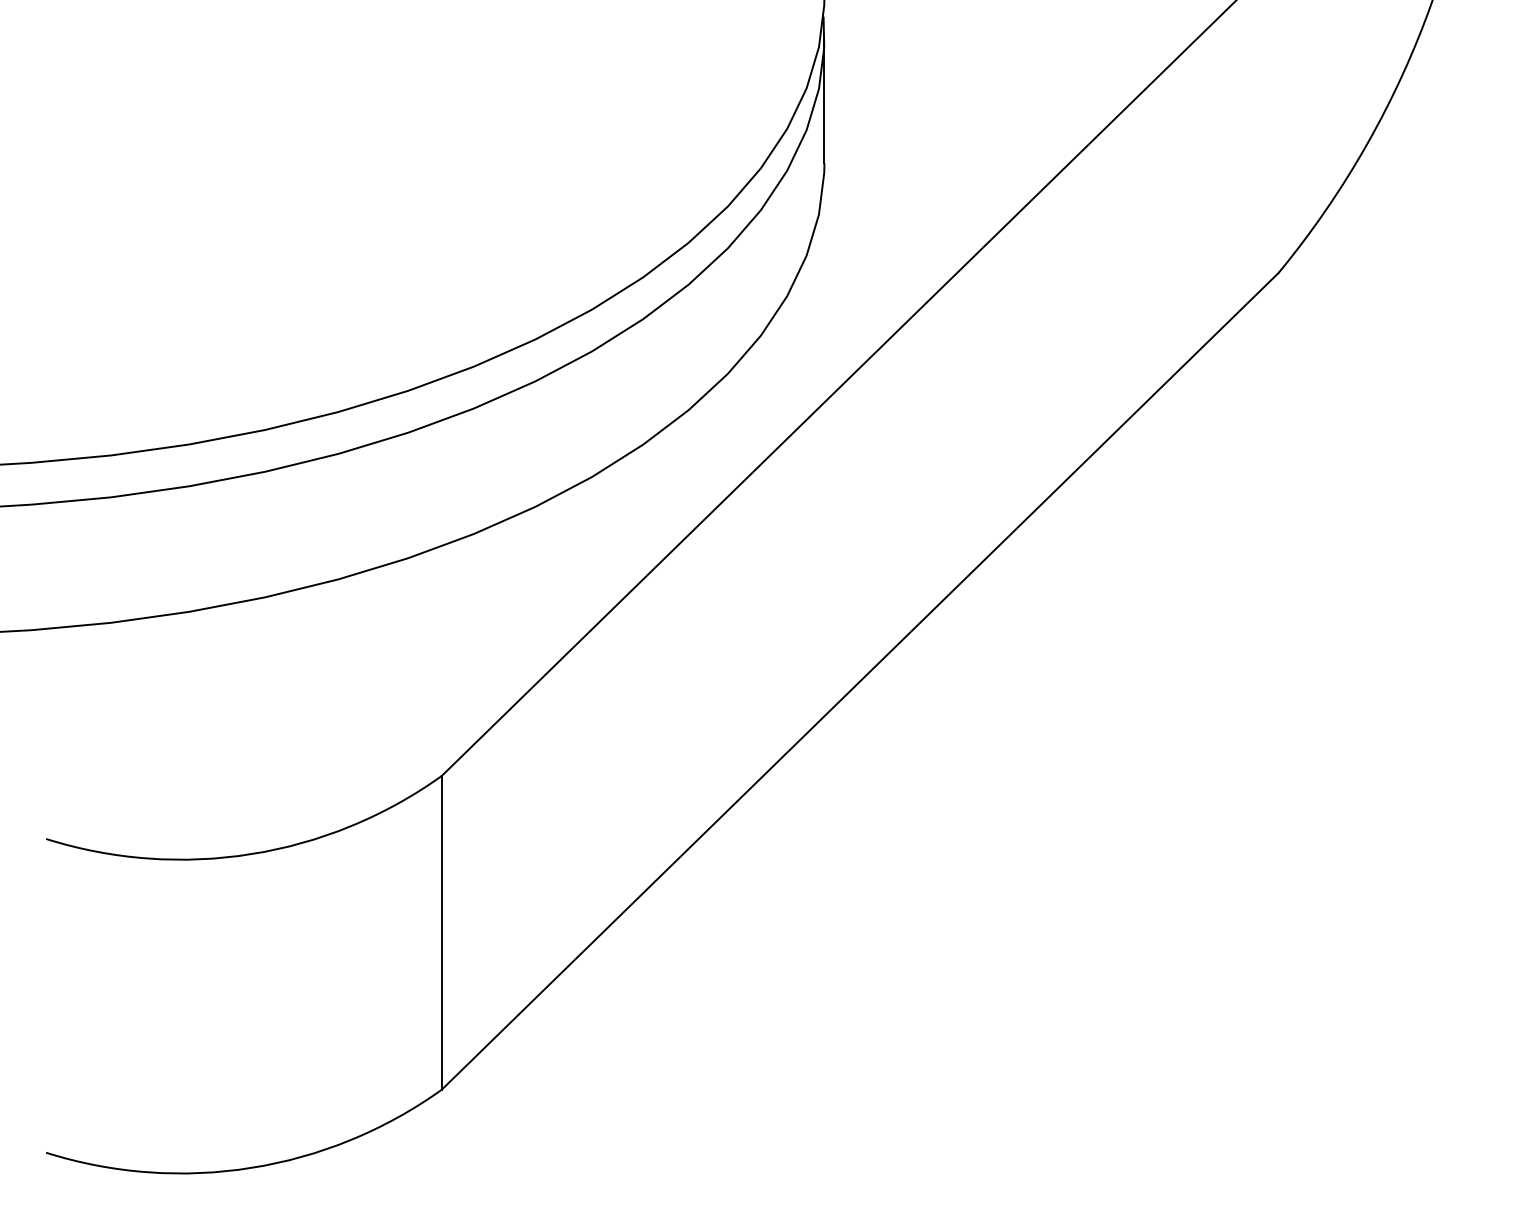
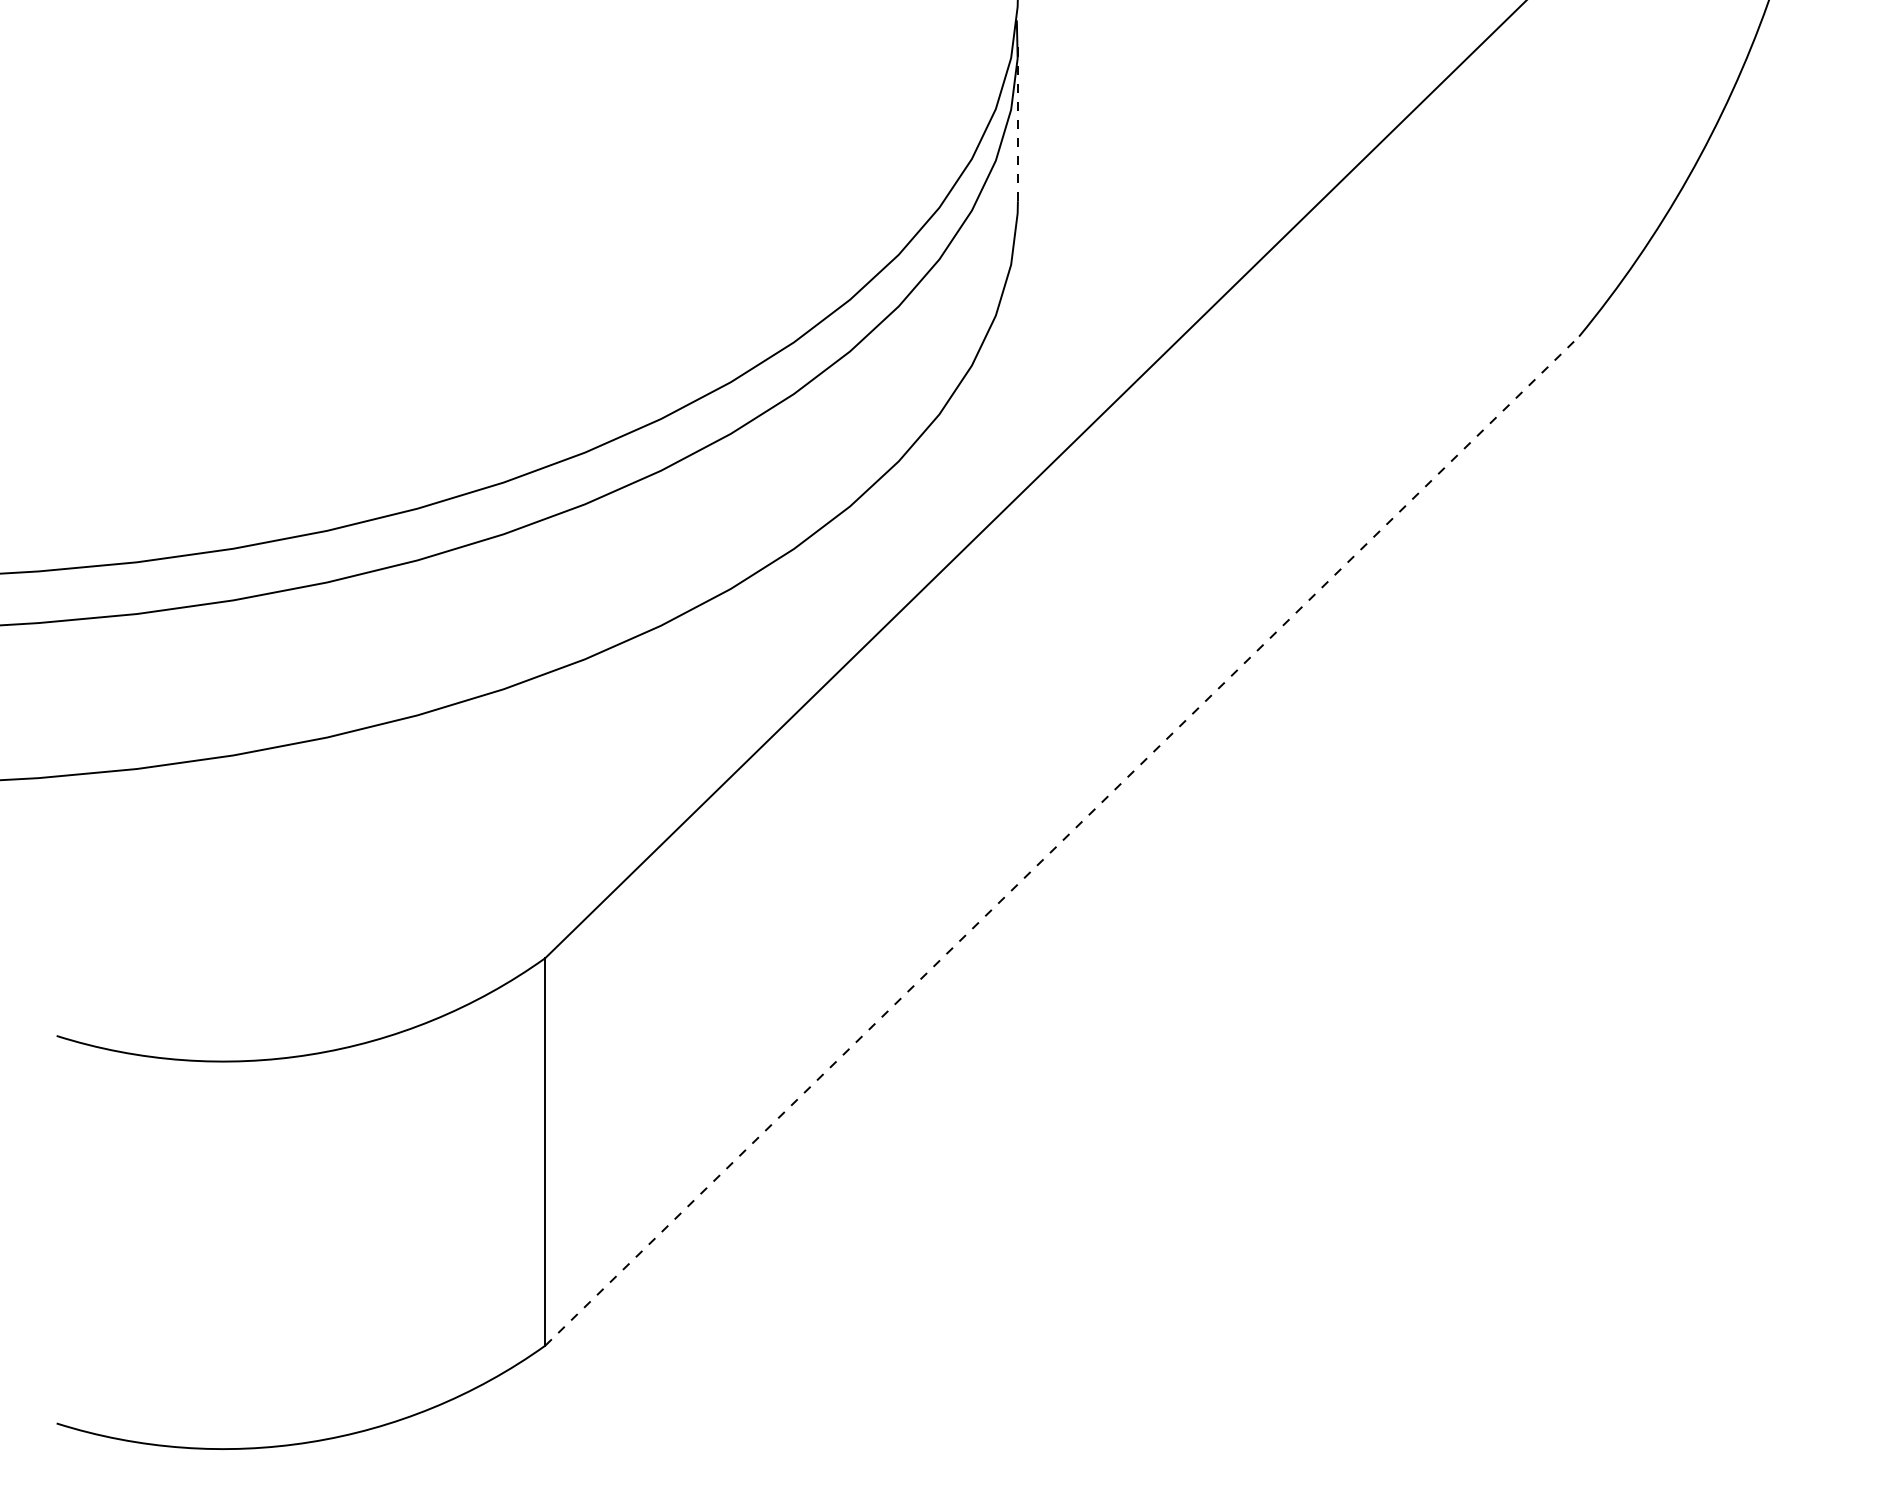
line: (824, 100) -> (1017, 123), solid -> dashed
line: (860, 680) -> (1062, 840), solid -> dashed

